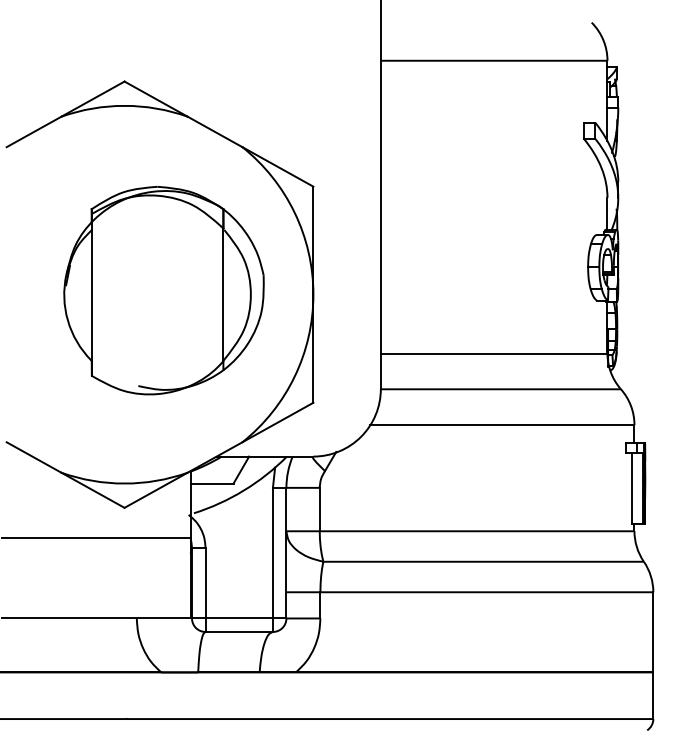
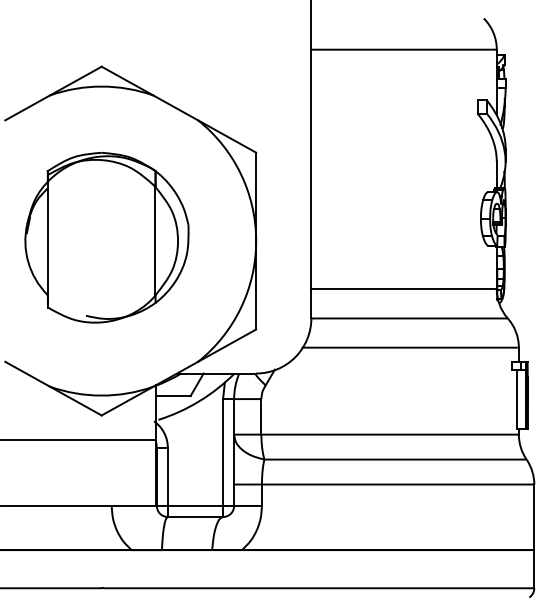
part: (163, 290) -> (106, 237), moved

